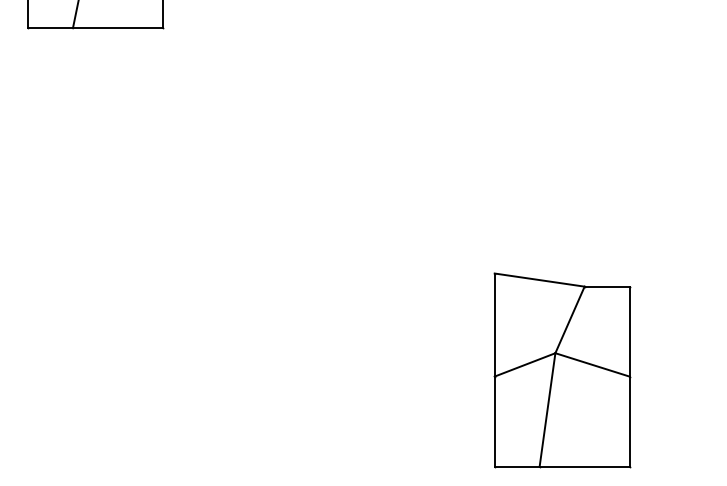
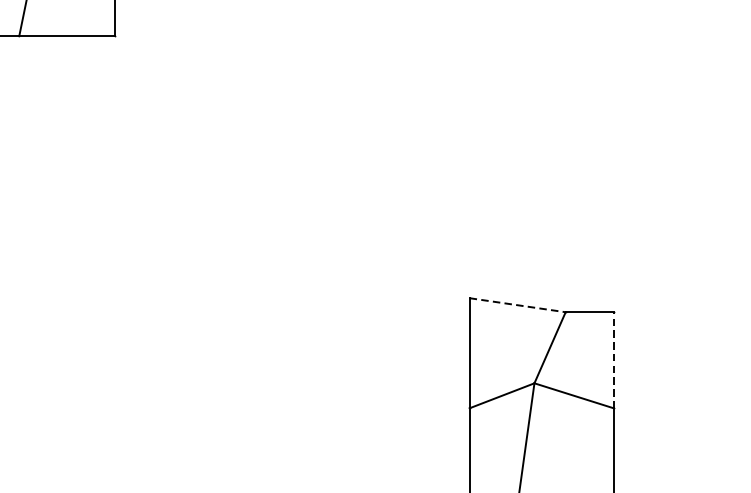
line: (540, 280) -> (518, 305), solid -> dashed
line: (629, 331) -> (613, 360), solid -> dashed

